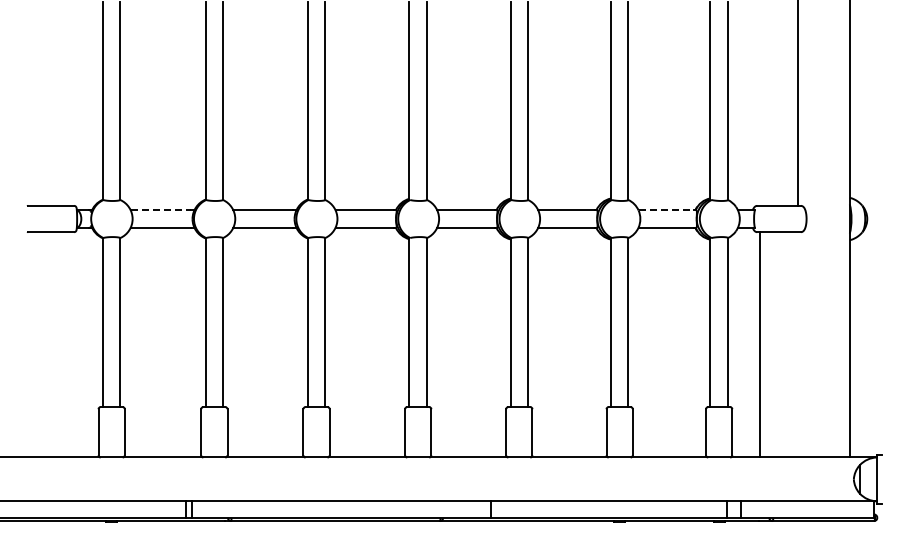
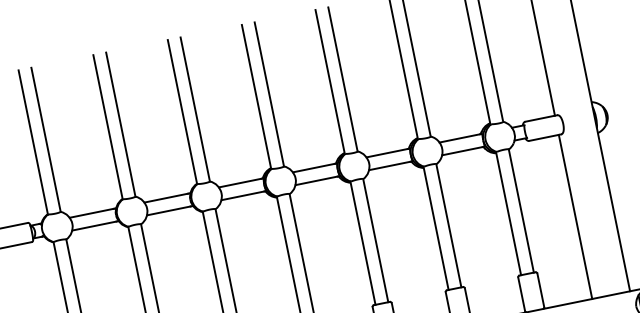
line: (161, 210) -> (92, 213), dashed -> solid
line: (666, 210) -> (459, 138), dashed -> solid
line: (759, 344) -> (575, 216), moved

